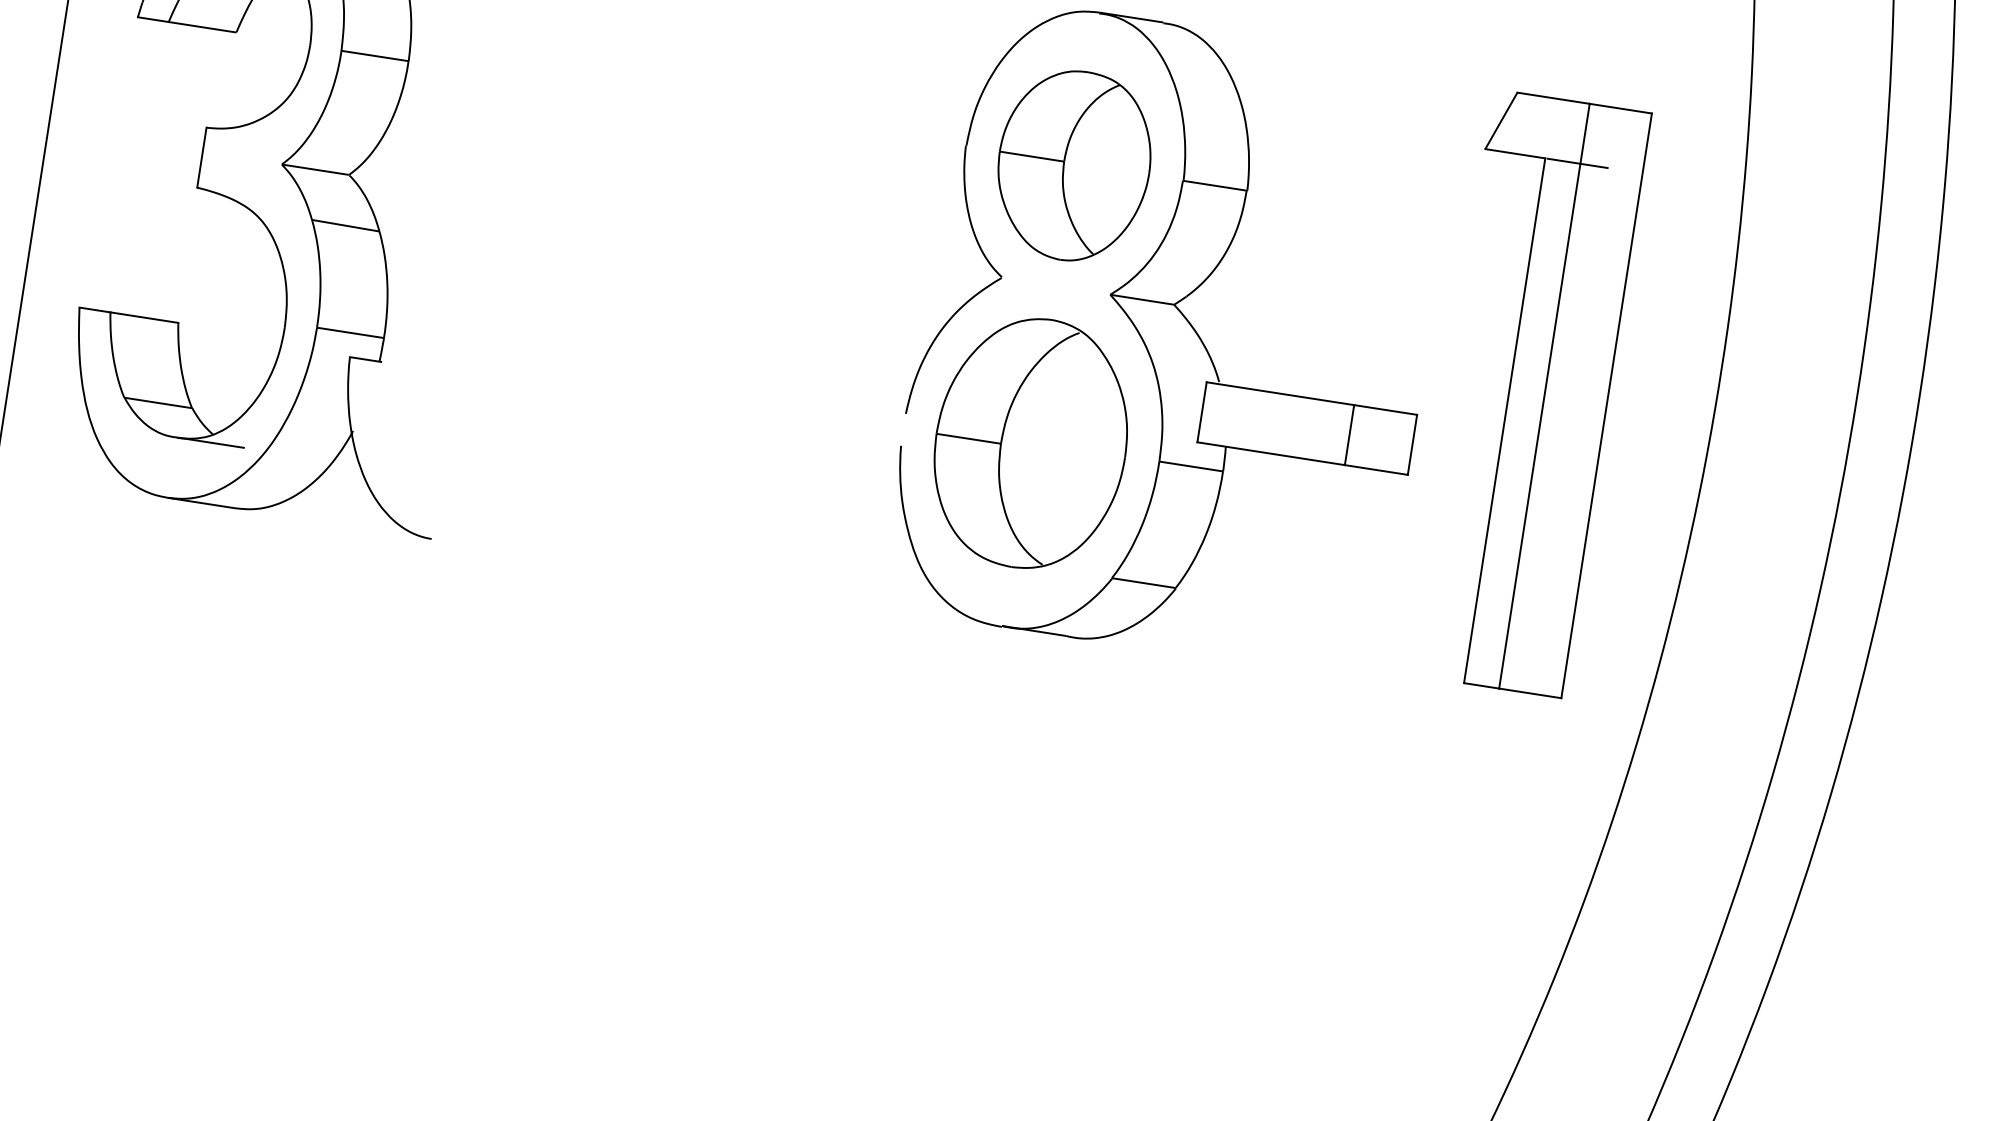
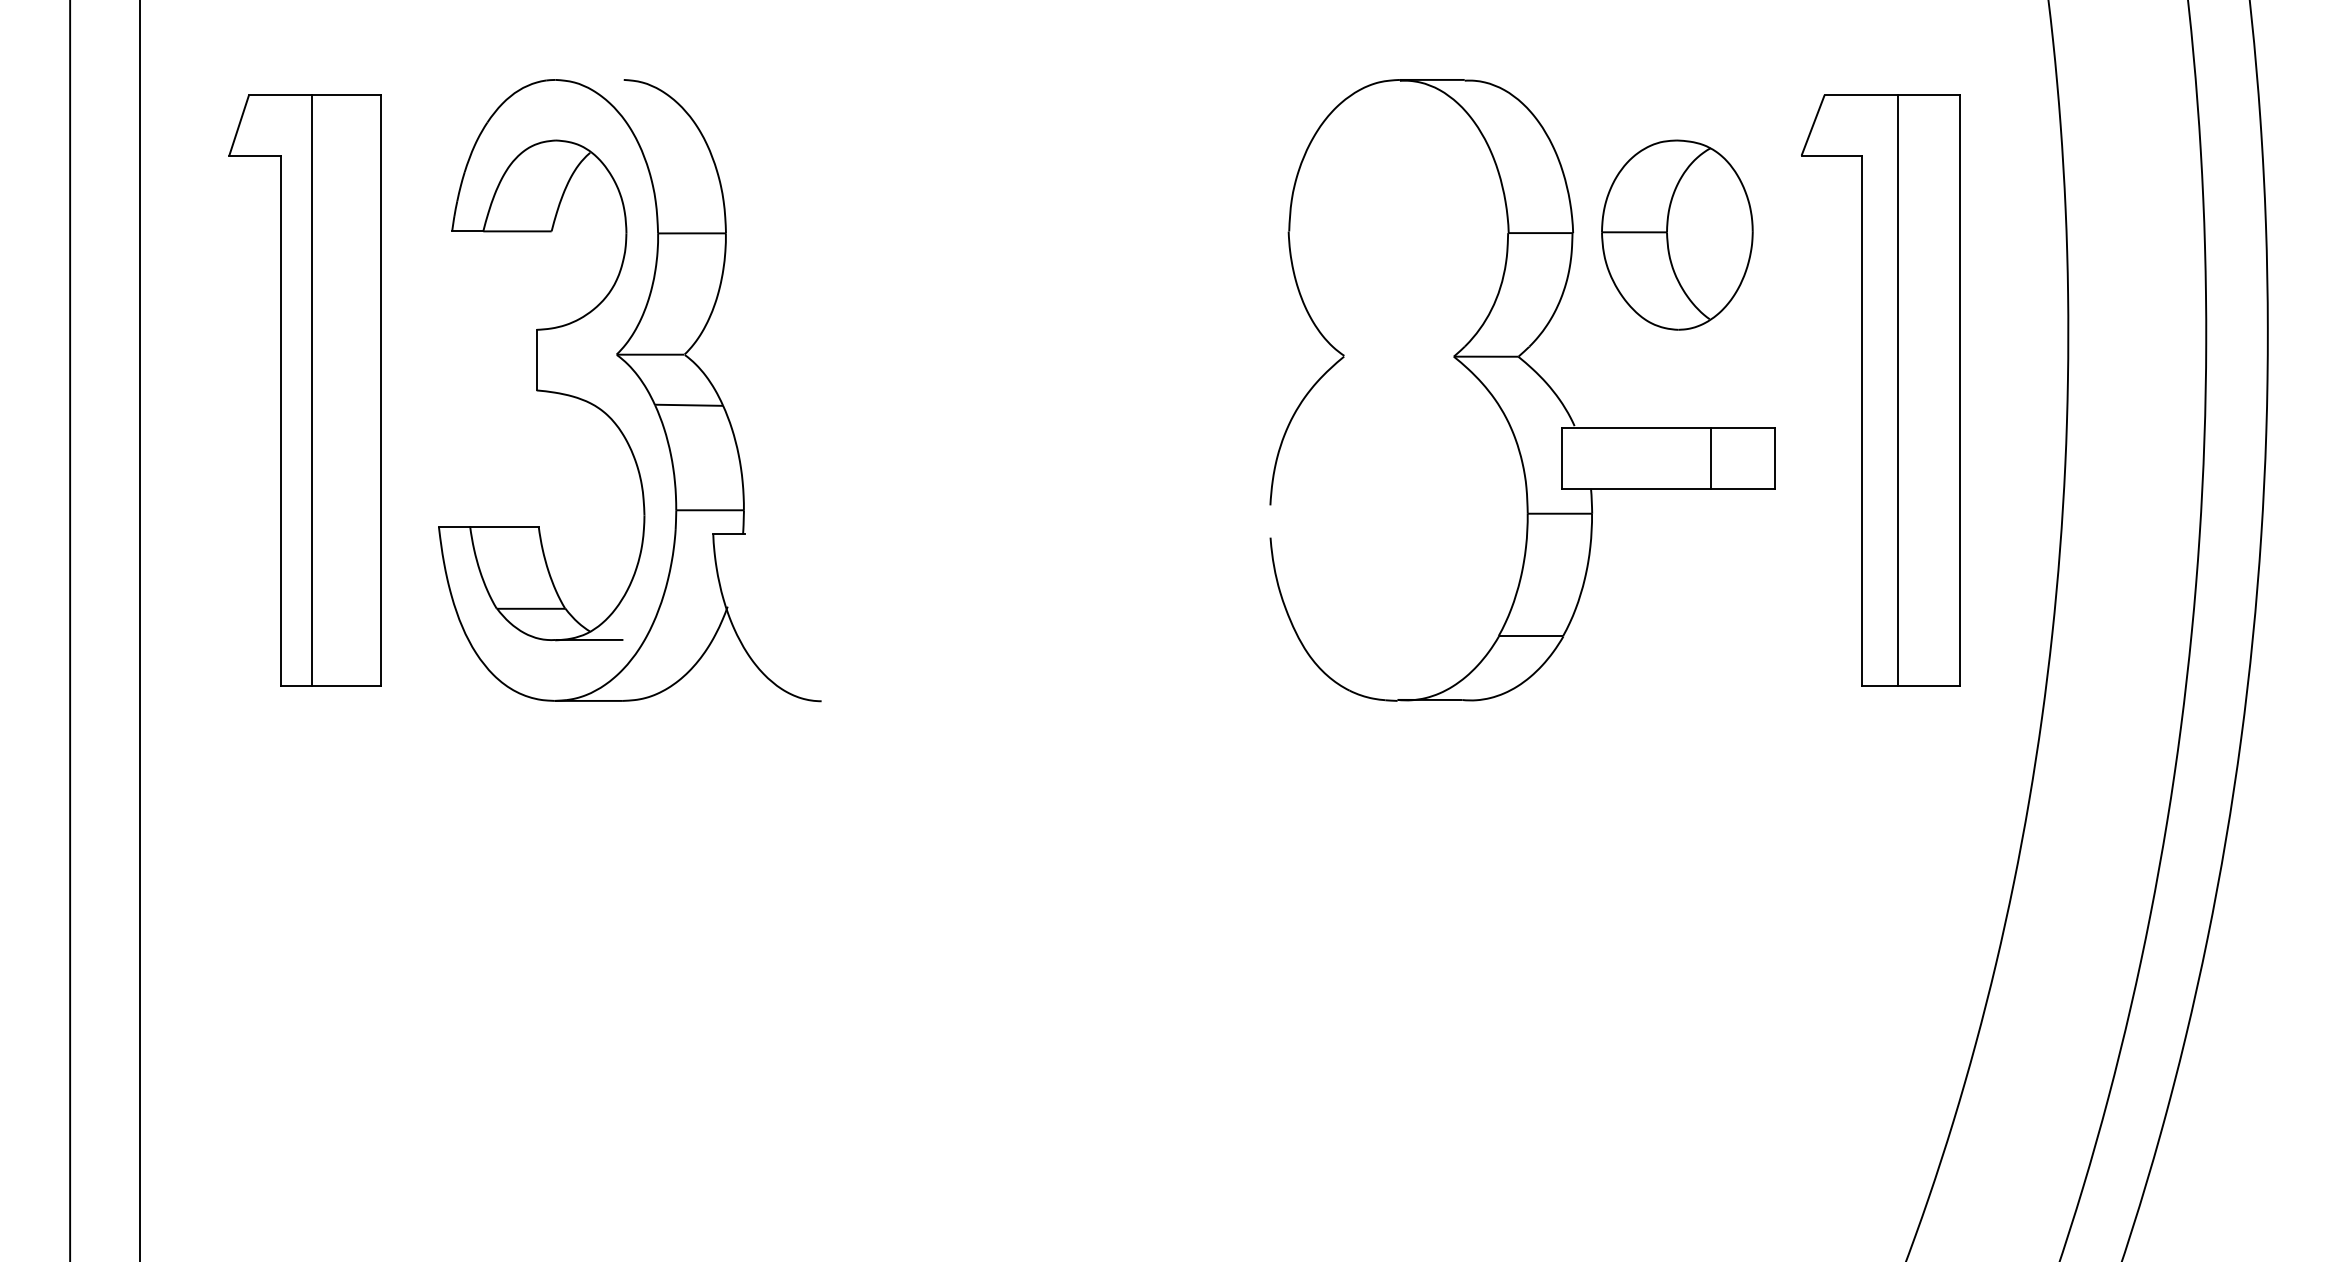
line: (1577, 163) -> (1894, 155), removed
part: (1074, 165) -> (1677, 234), moved
part: (1031, 443) -> (1398, 515), removed

